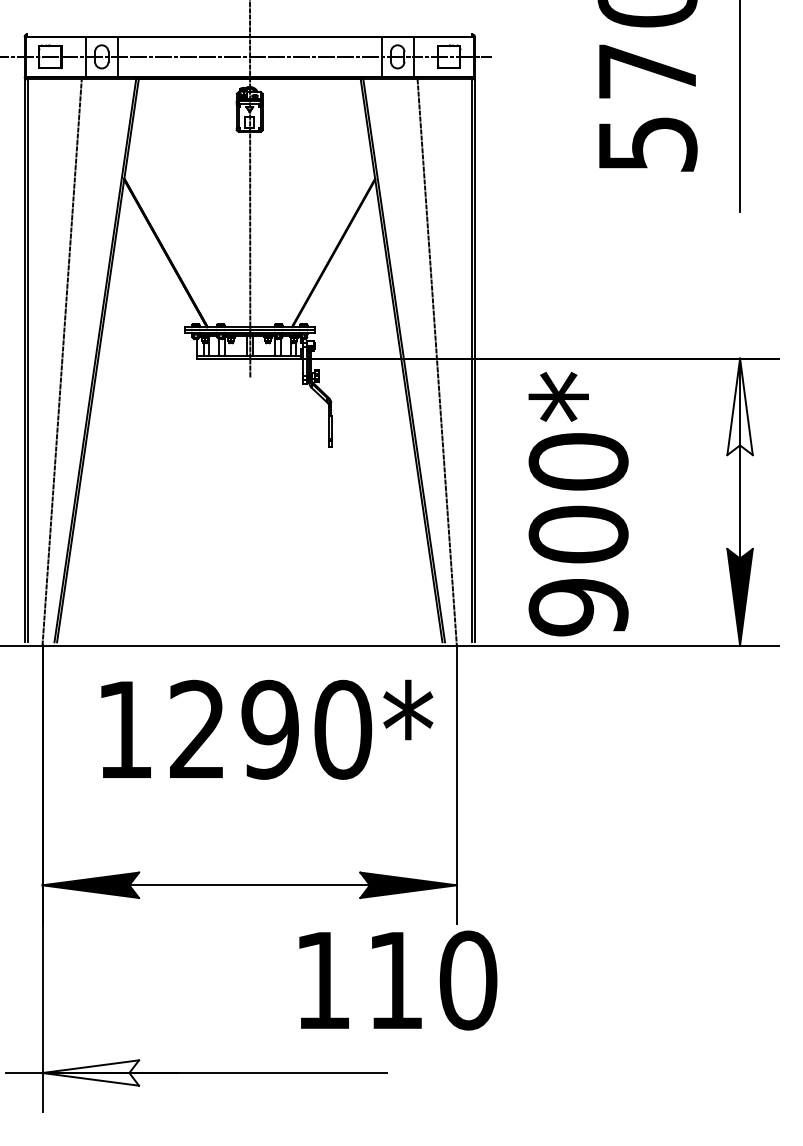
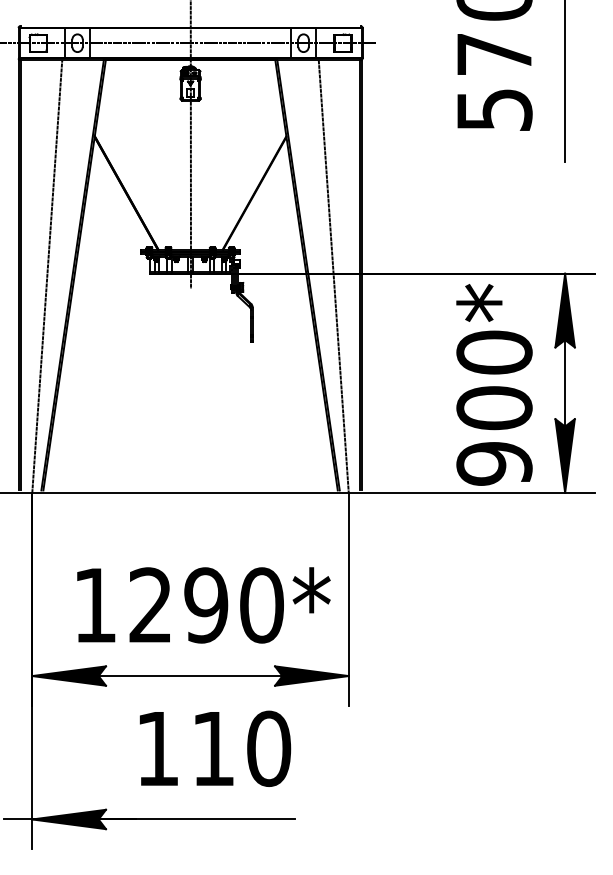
fill: (739, 406) -> (564, 310), added
text: (578, 504) -> (494, 385), moved
text: (267, 729) -> (204, 605), moved
text: (398, 980) -> (215, 748), moved
fill: (90, 1072) -> (68, 819), added

